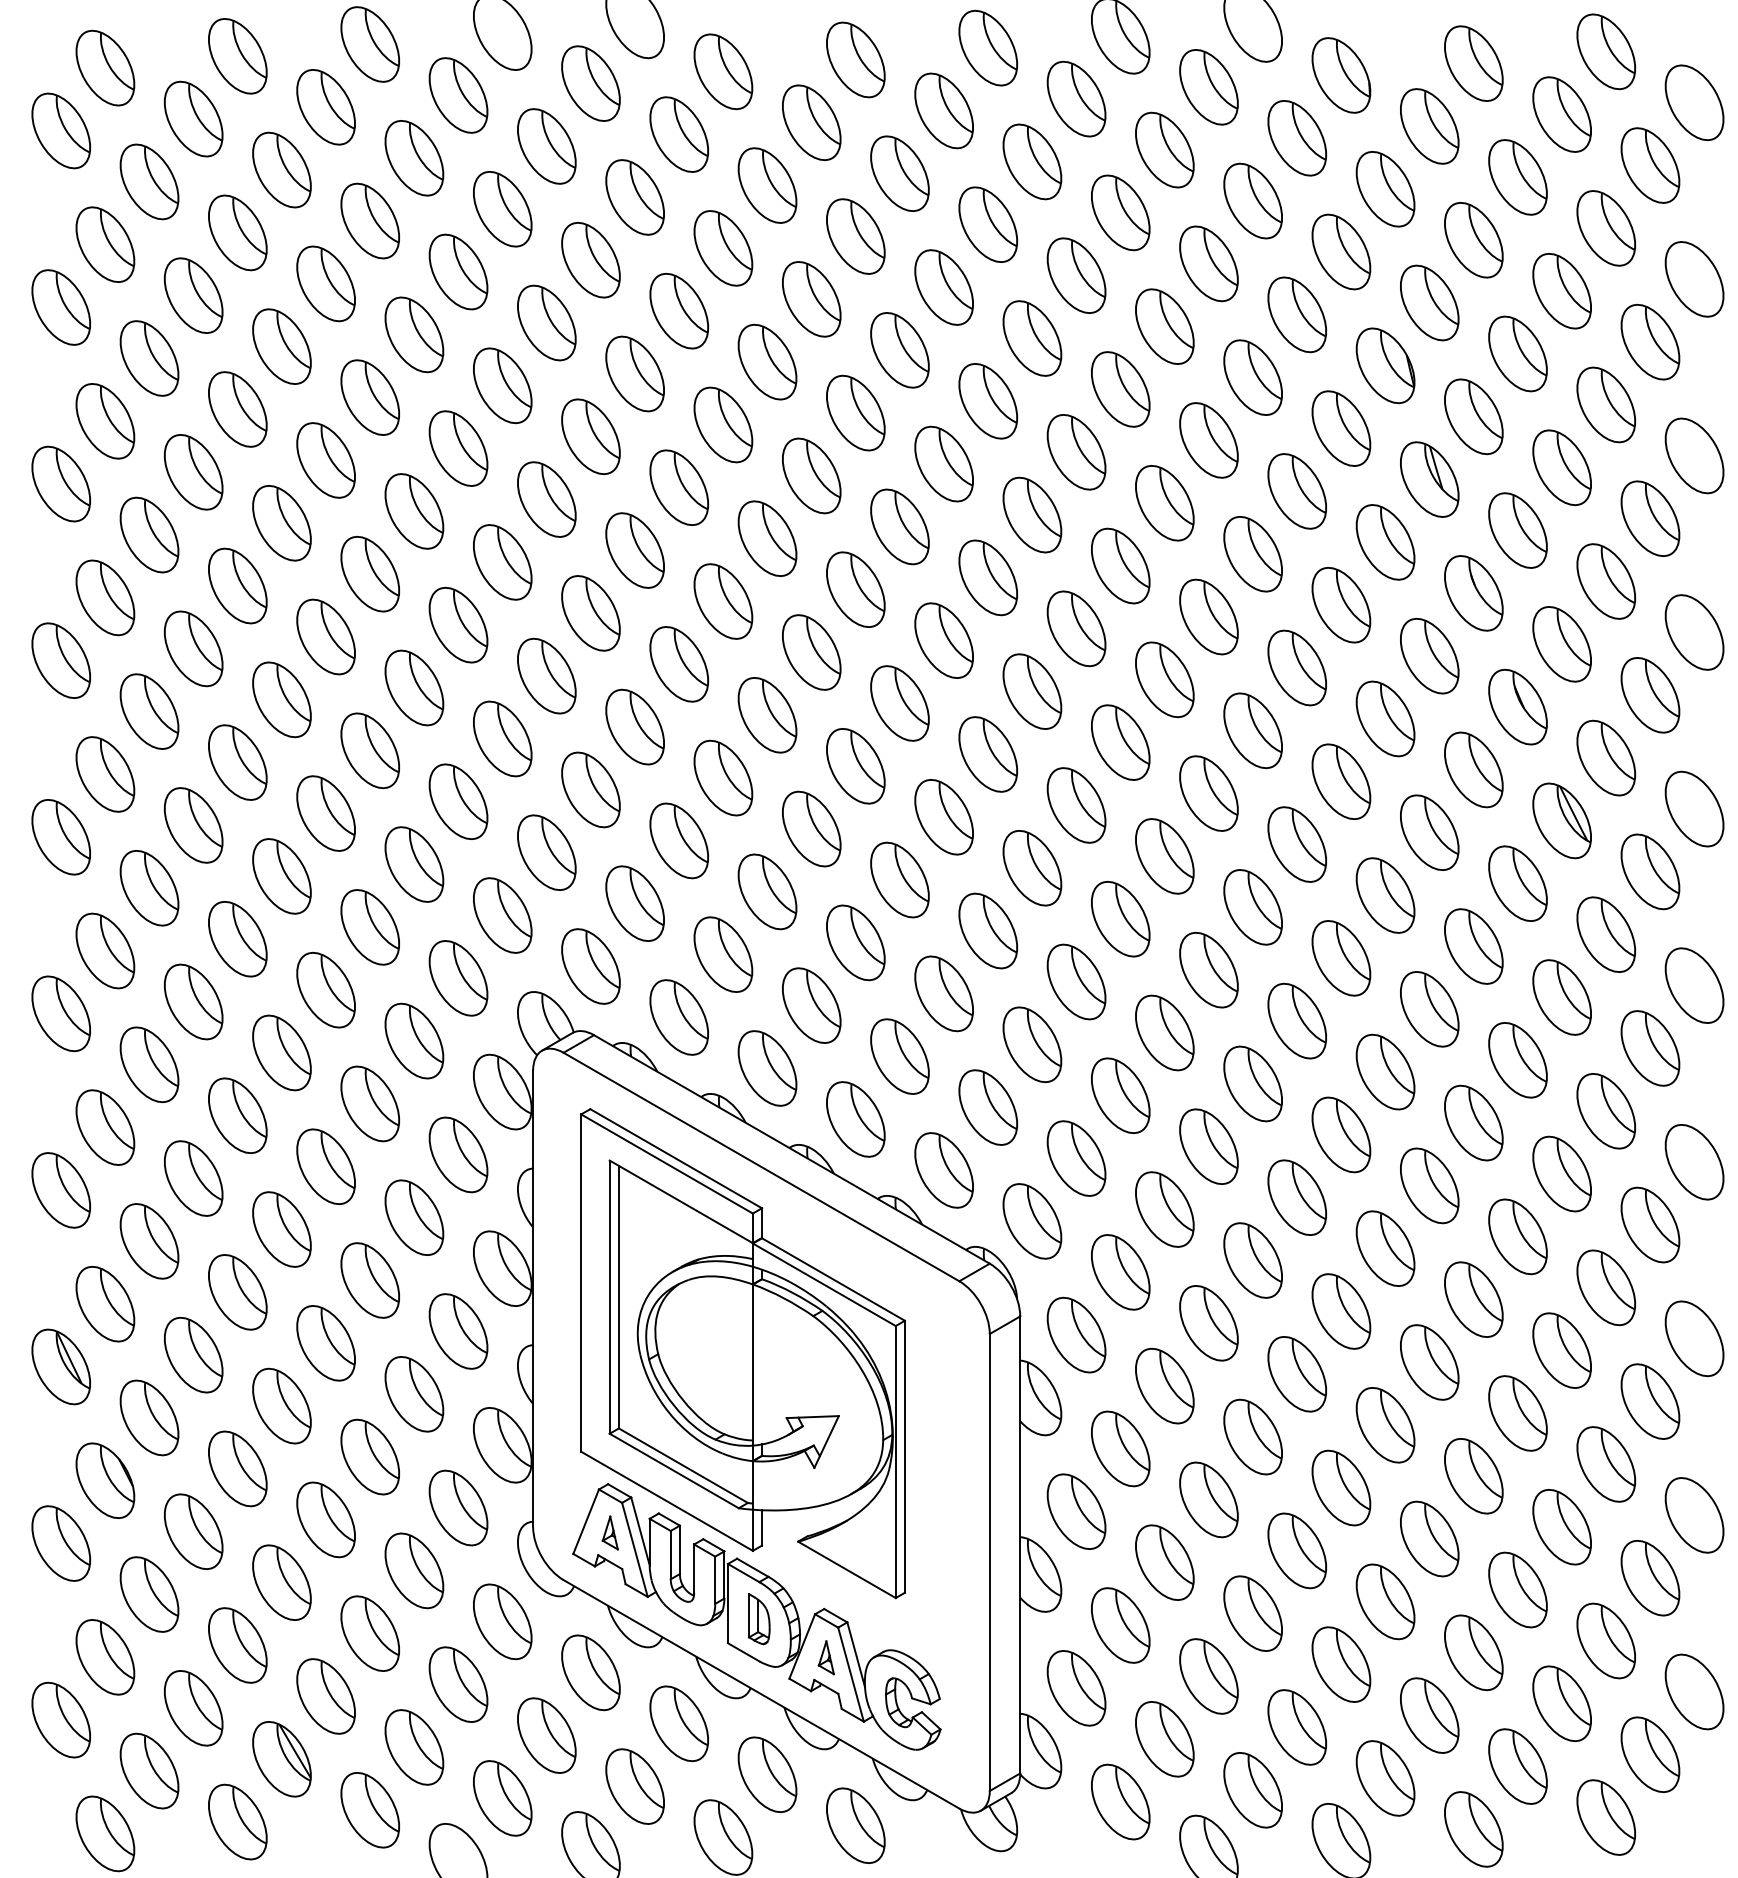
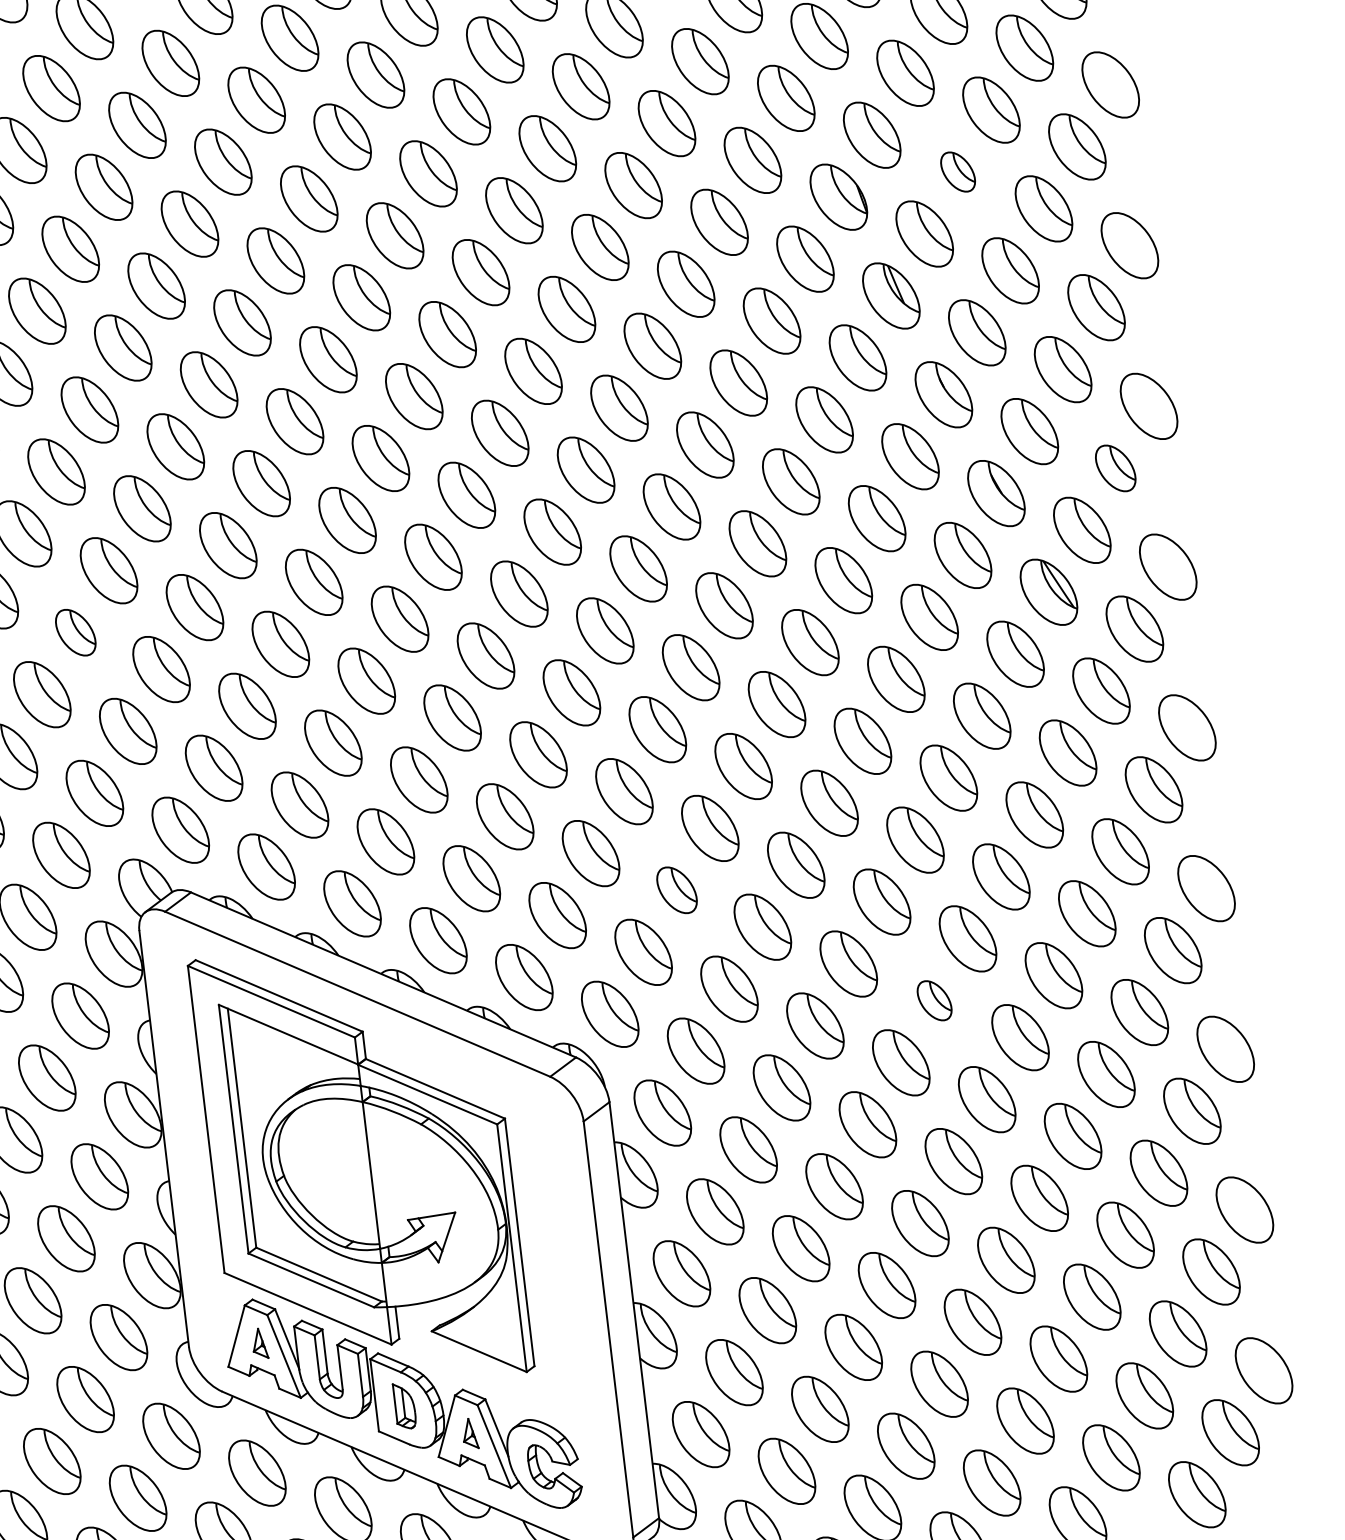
part: (1517, 353) -> (957, 171), size x0.6
part: (1650, 695) -> (1115, 468), size x0.7
part: (502, 738) -> (75, 632), size x0.7
part: (1120, 1095) -> (676, 890), size x0.7
part: (1385, 1248) -> (934, 1000), size x0.6

